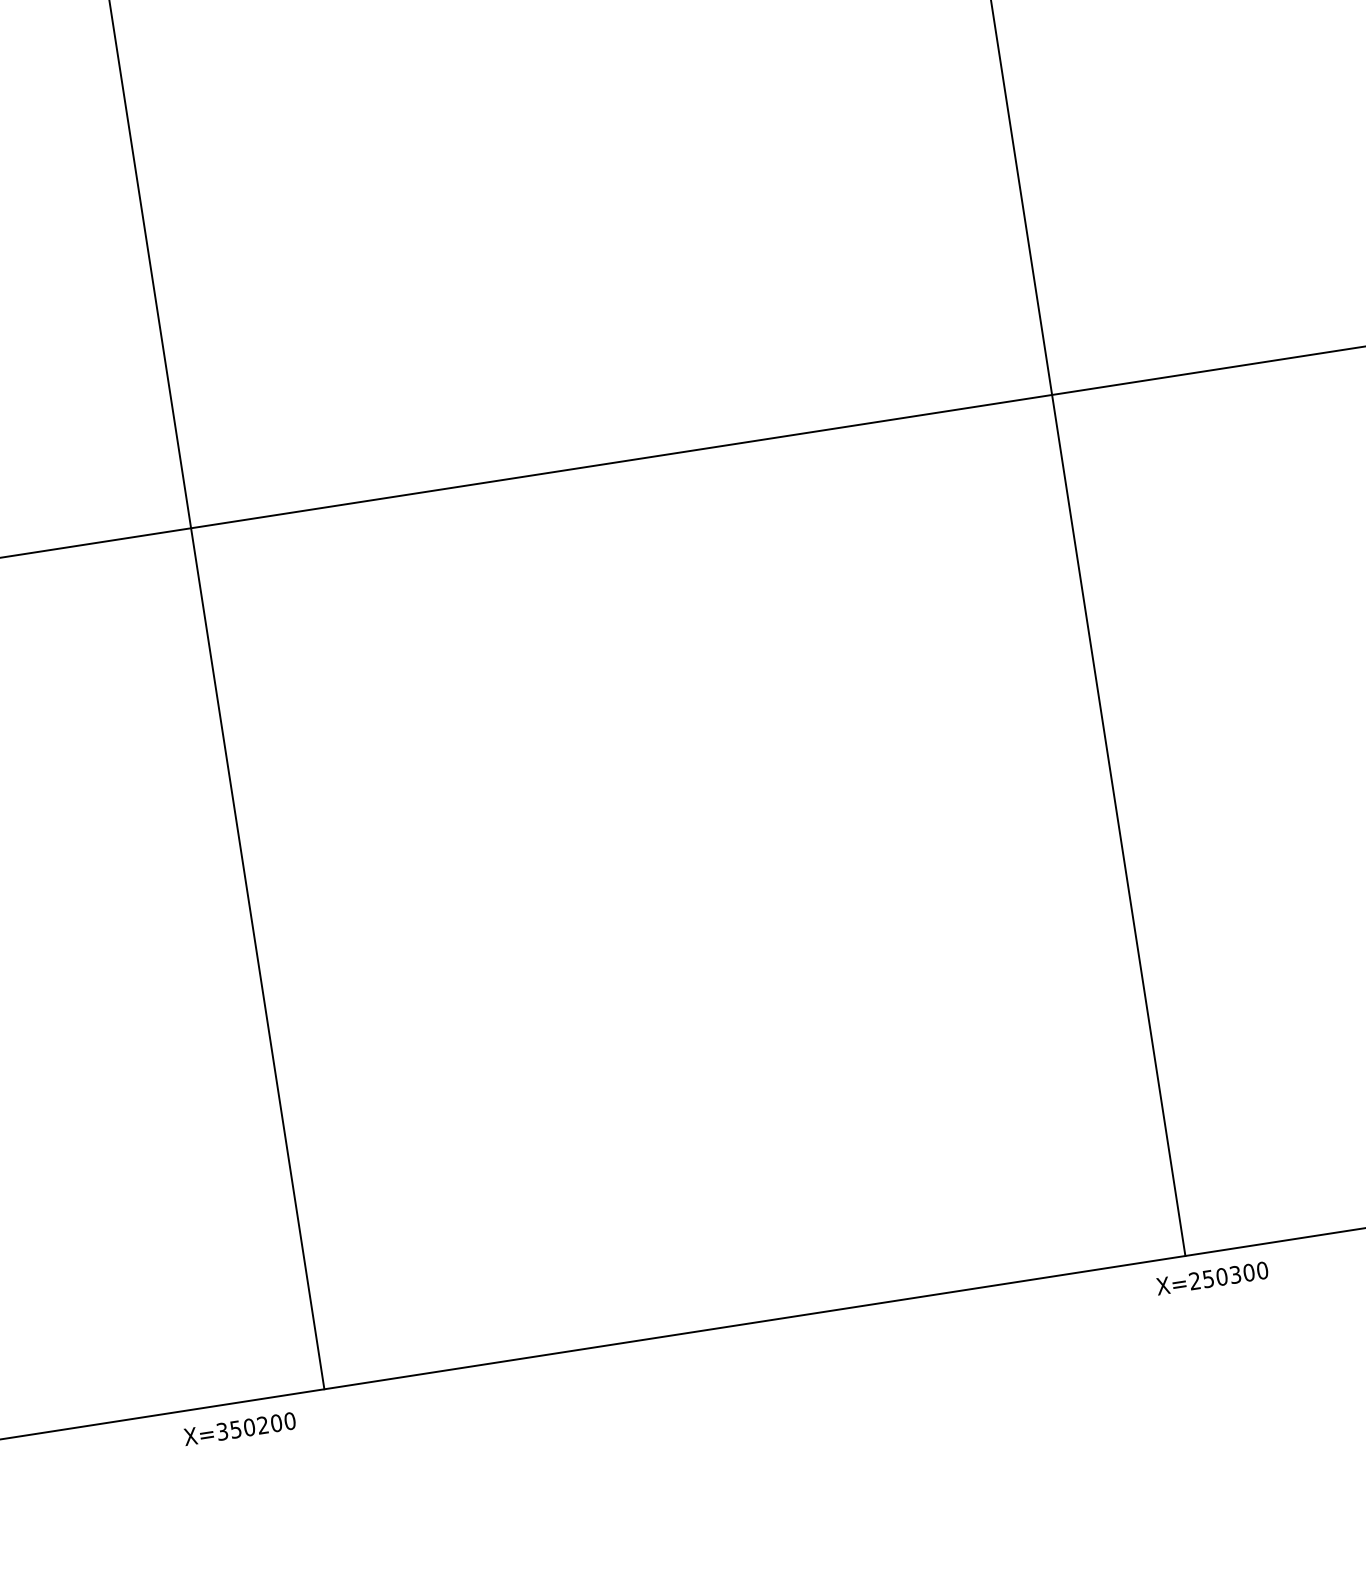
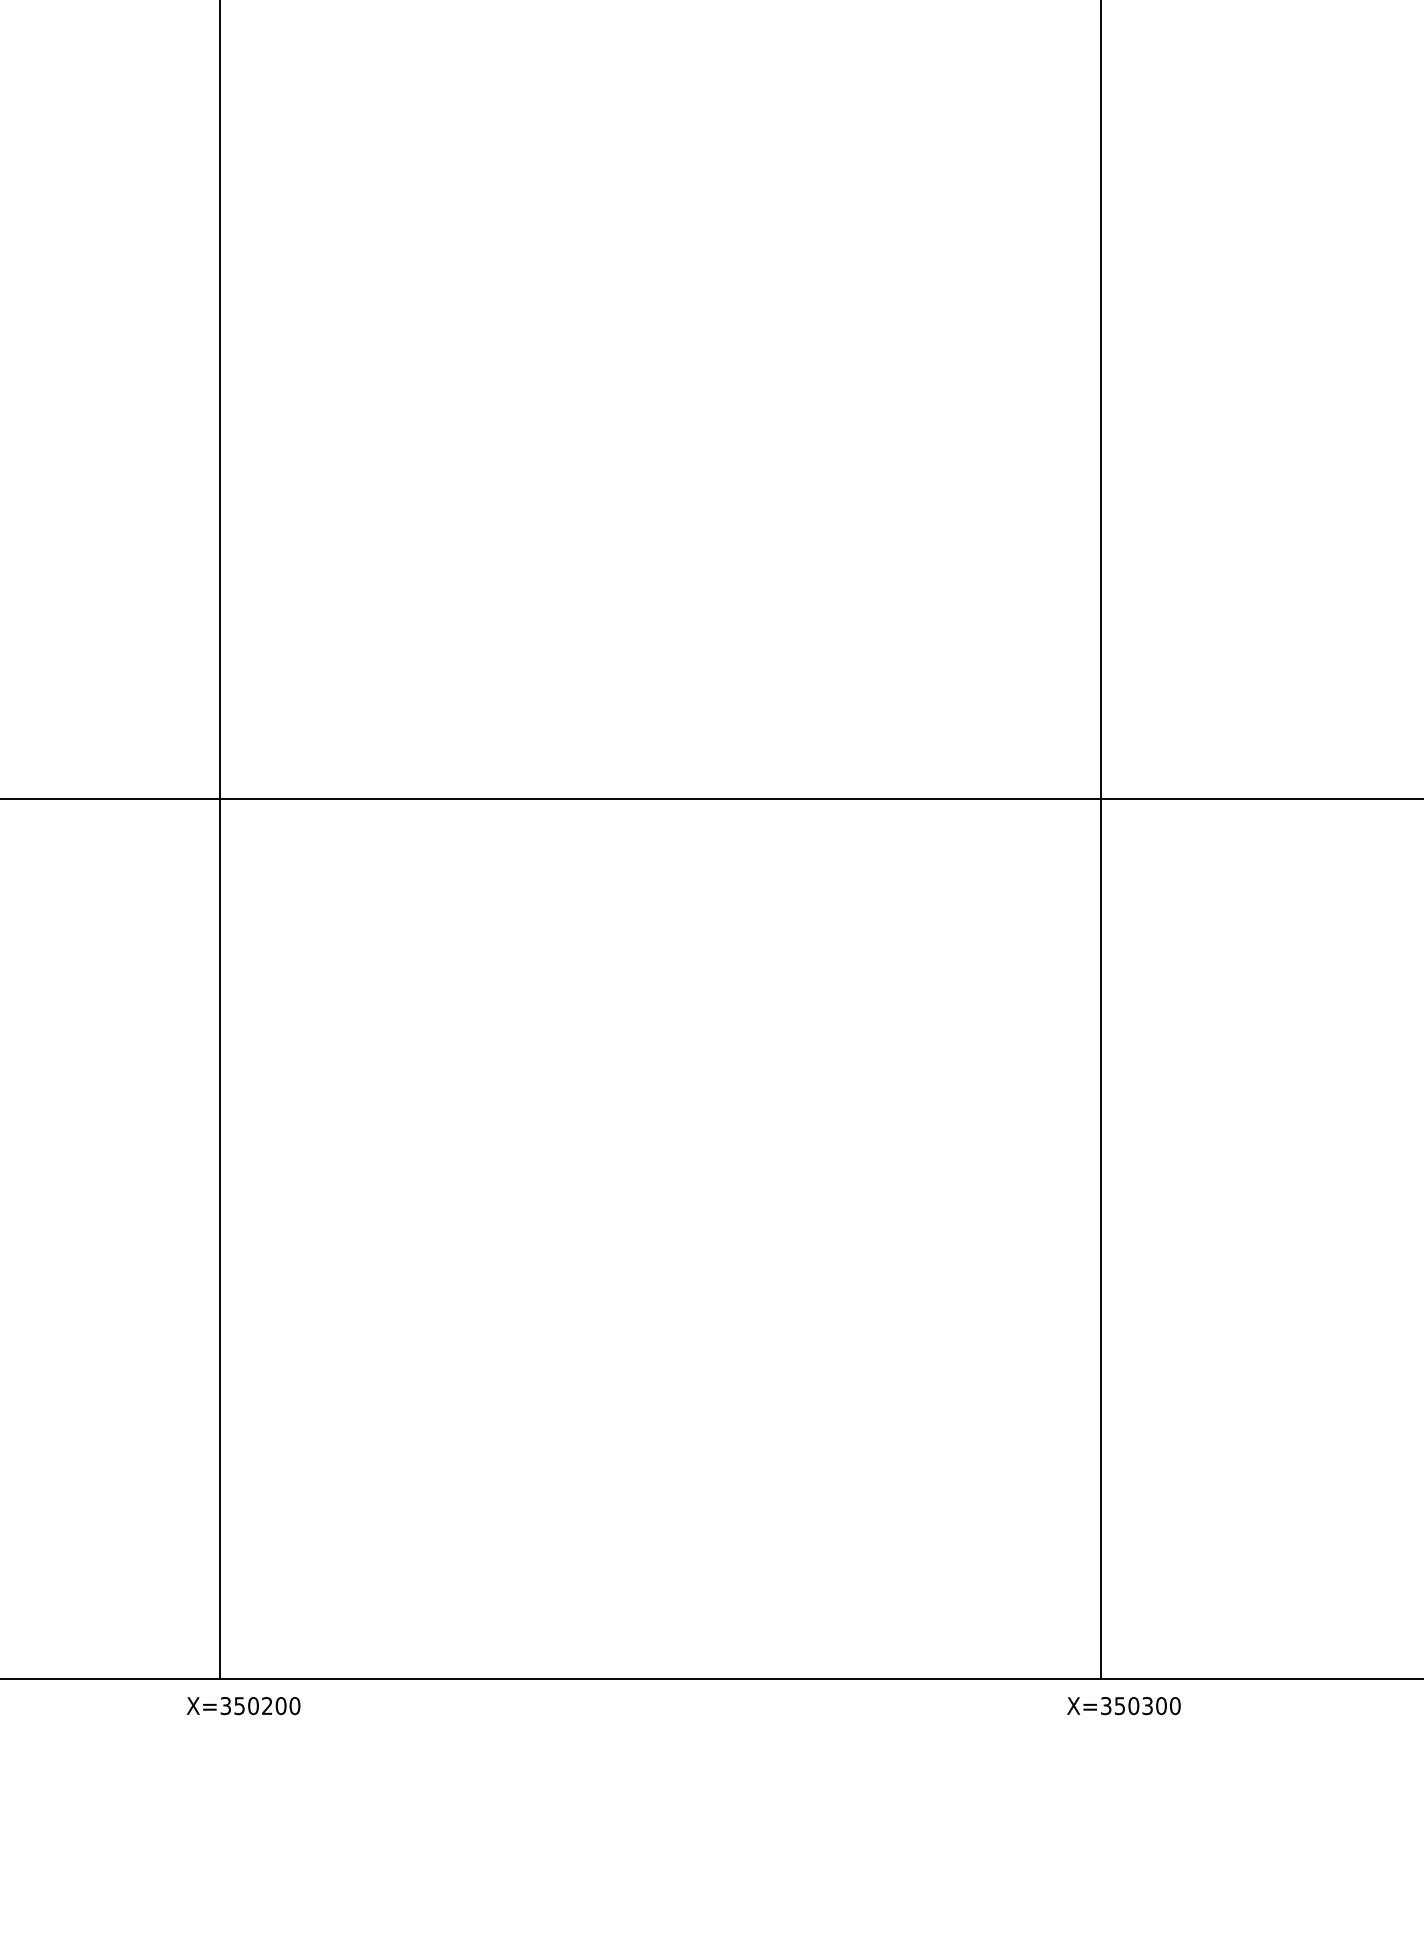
text: (1195, 1281) -> (1106, 1706), X=250300 -> X=350300
text: (239, 1429) -> (243, 1706), moved

